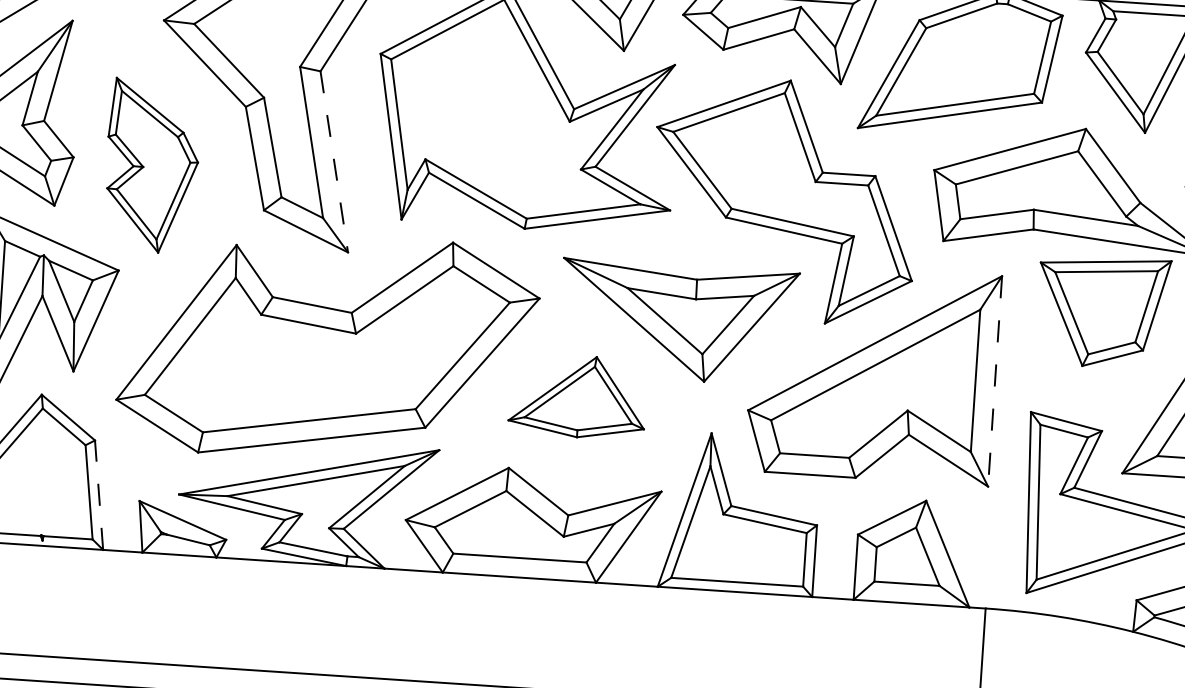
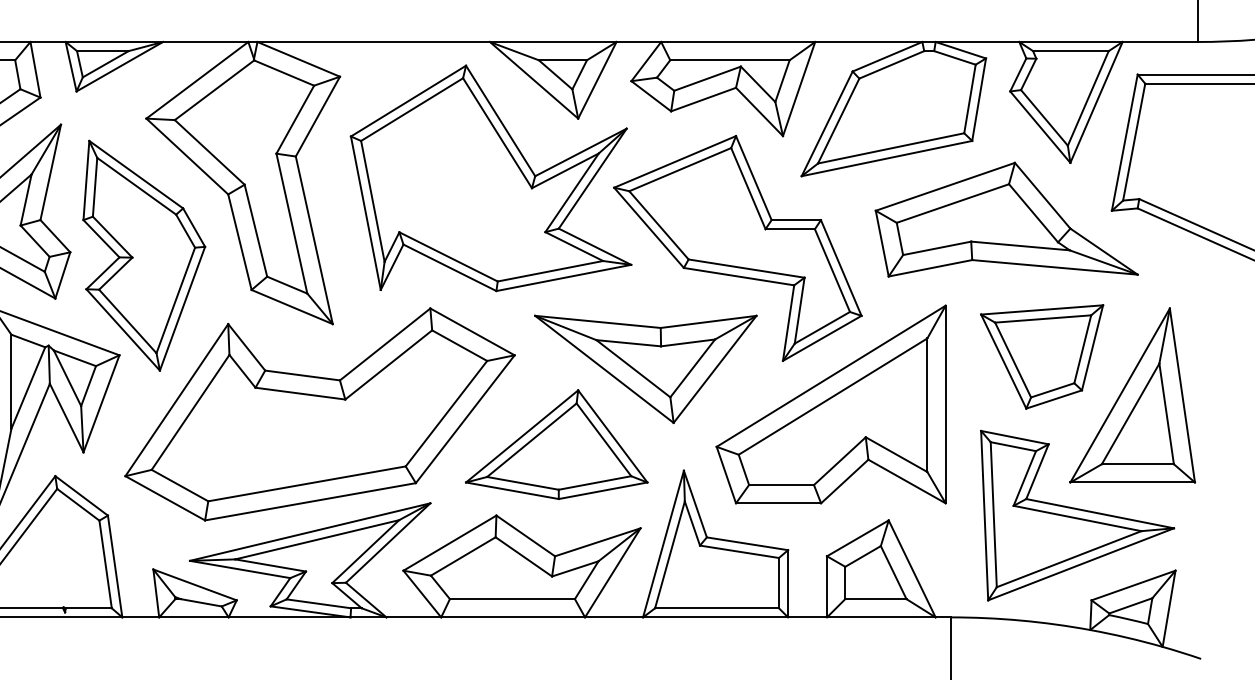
line: (334, 162) -> (314, 240), dashed -> solid
part: (152, 166) -> (144, 255), size x1.43
part: (1103, 311) -> (1042, 356), moved
line: (994, 381) -> (945, 404), dashed -> solid
part: (577, 396) -> (556, 444), size x1.43
line: (99, 495) -> (115, 566), dashed -> solid

